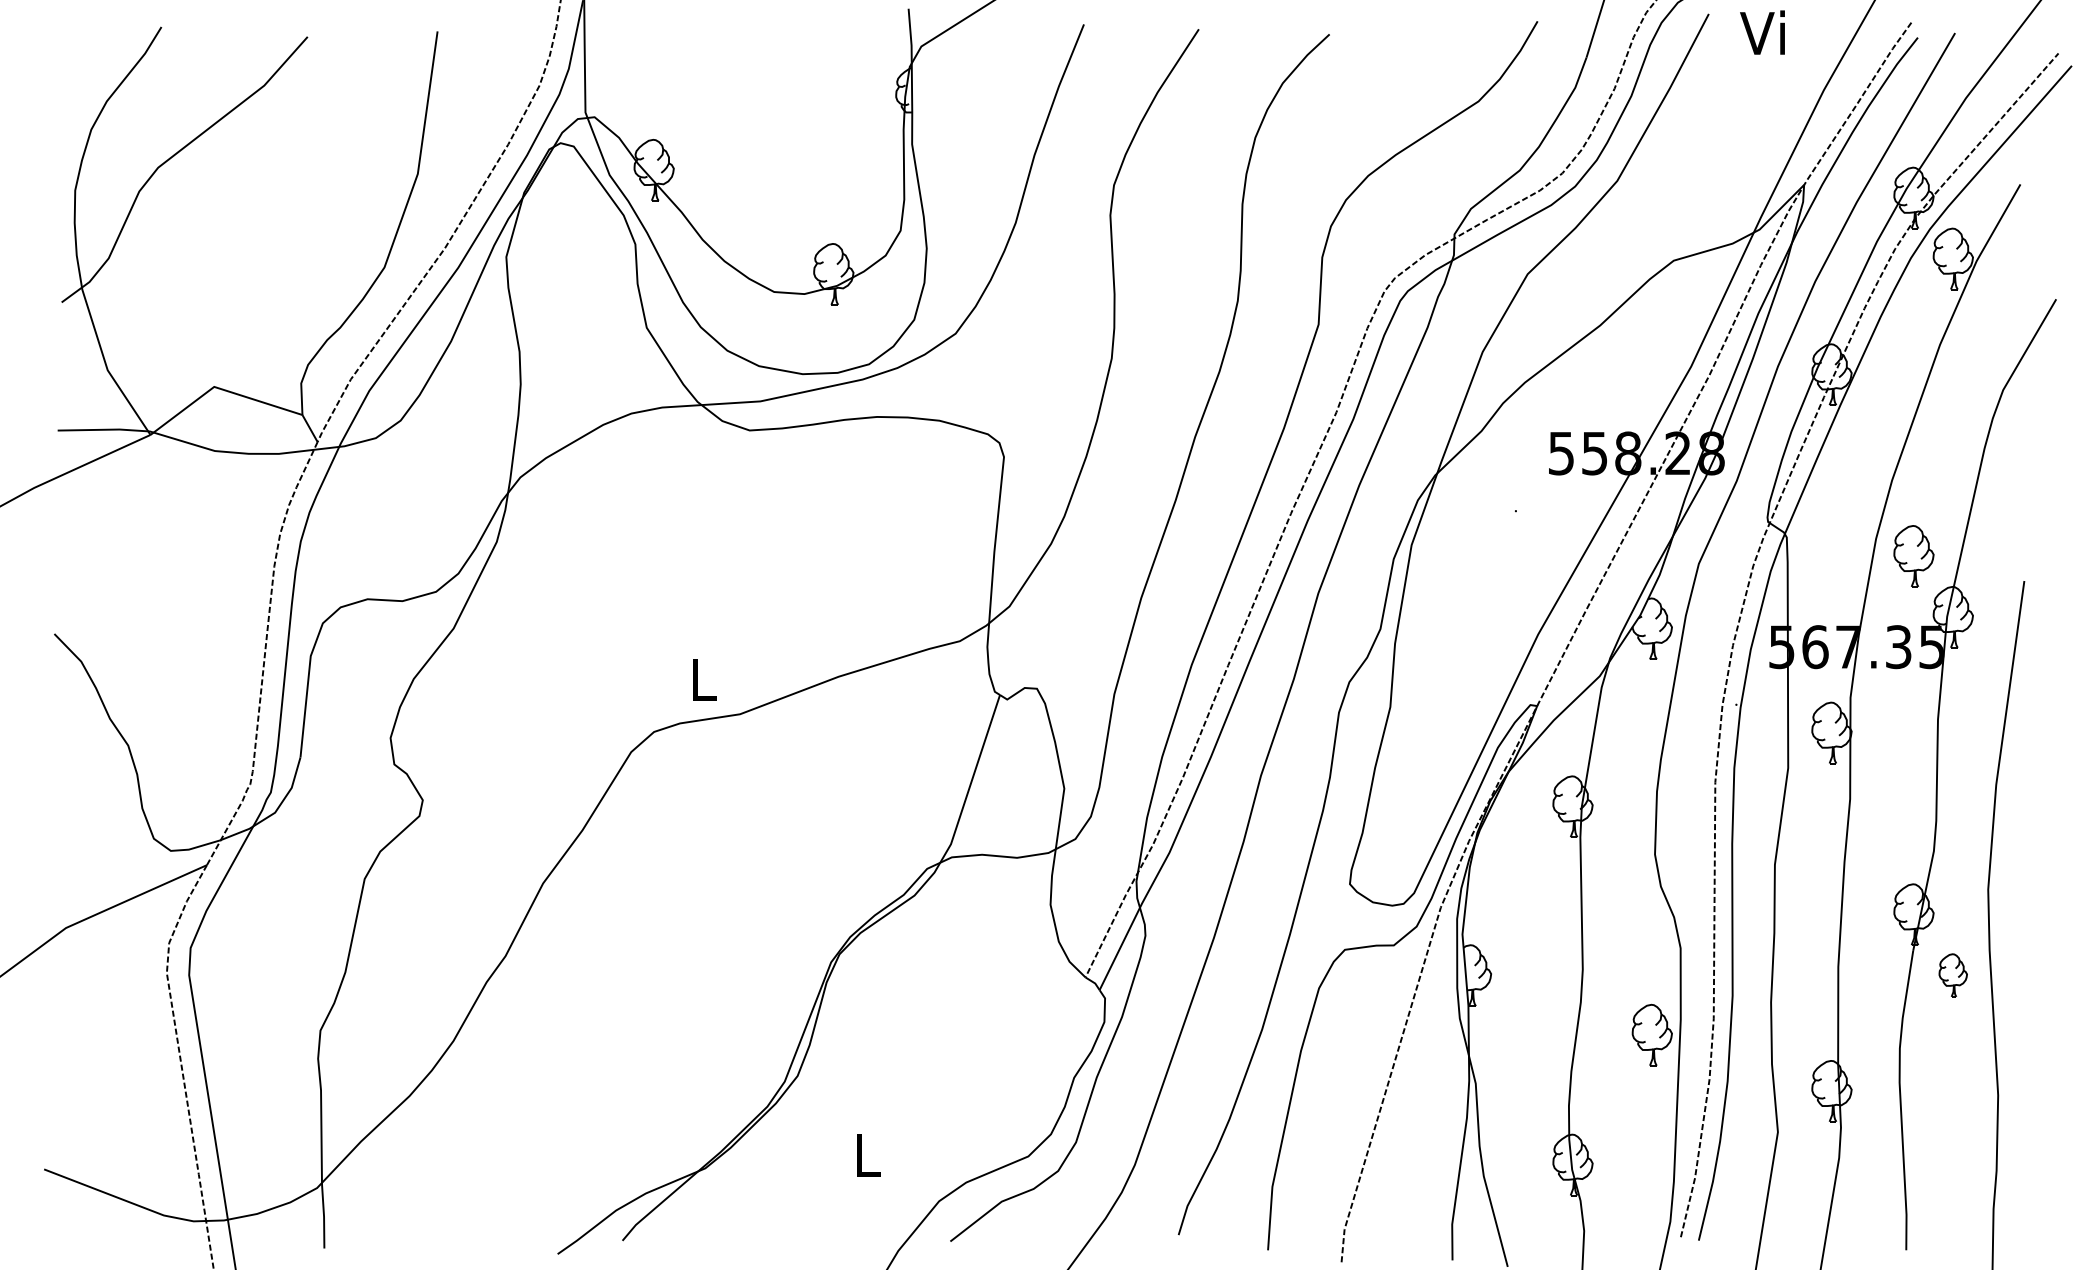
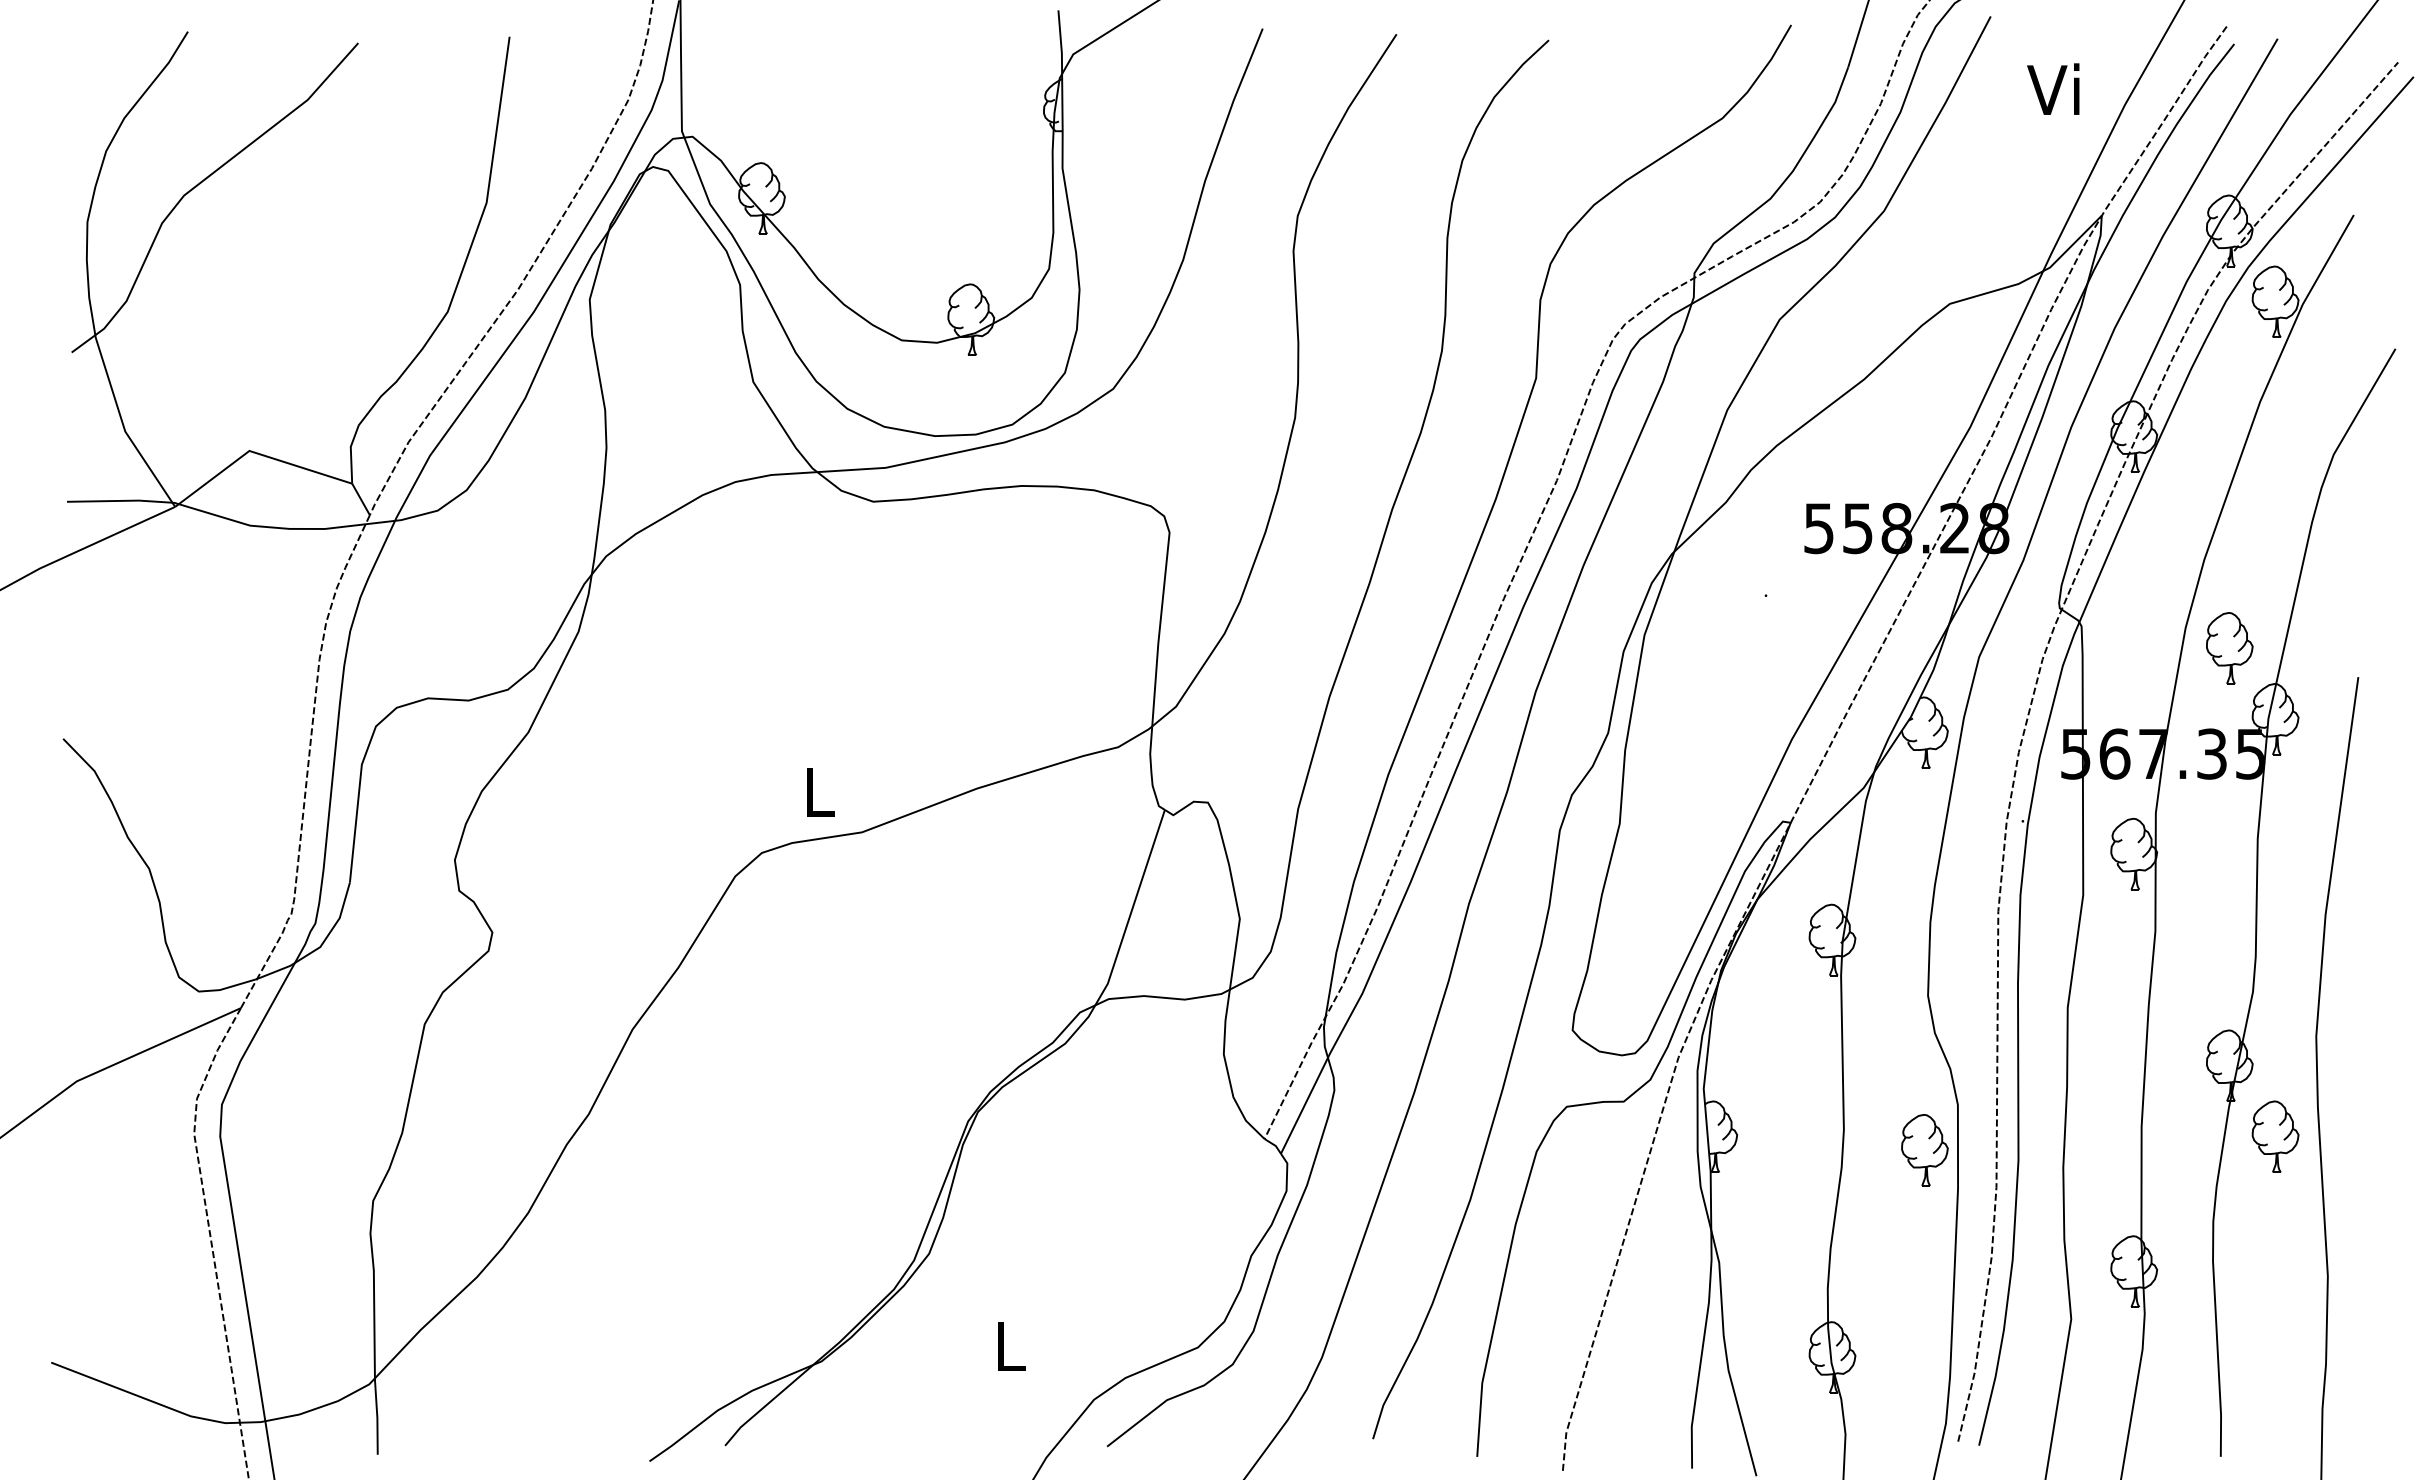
text: (1762, 32) -> (2053, 88), moved
part: (1953, 975) -> (2275, 1136), size x1.43
part: (1651, 1035) -> (1924, 1150), moved

